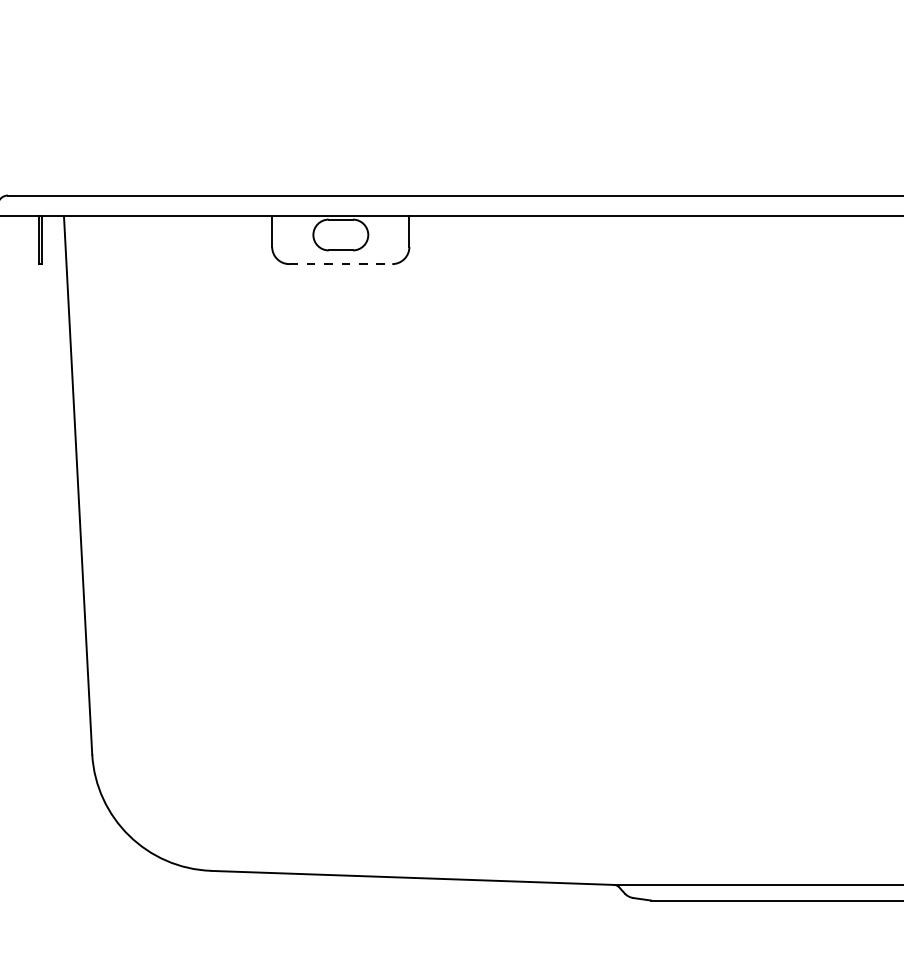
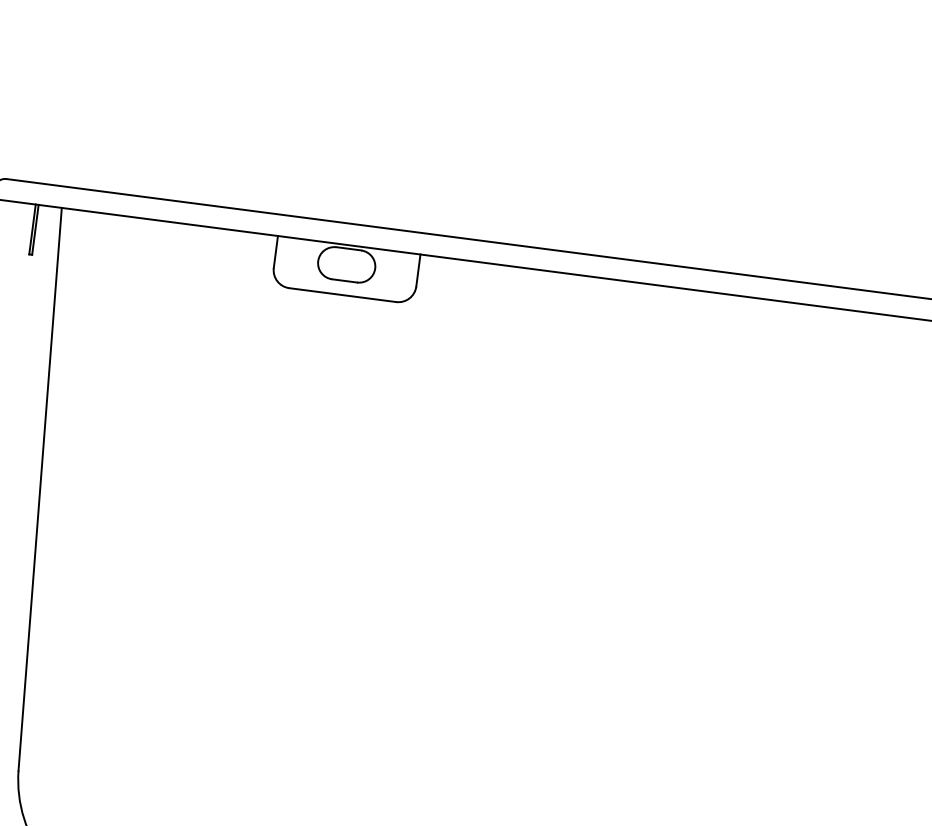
line: (341, 264) -> (343, 295), dashed -> solid

